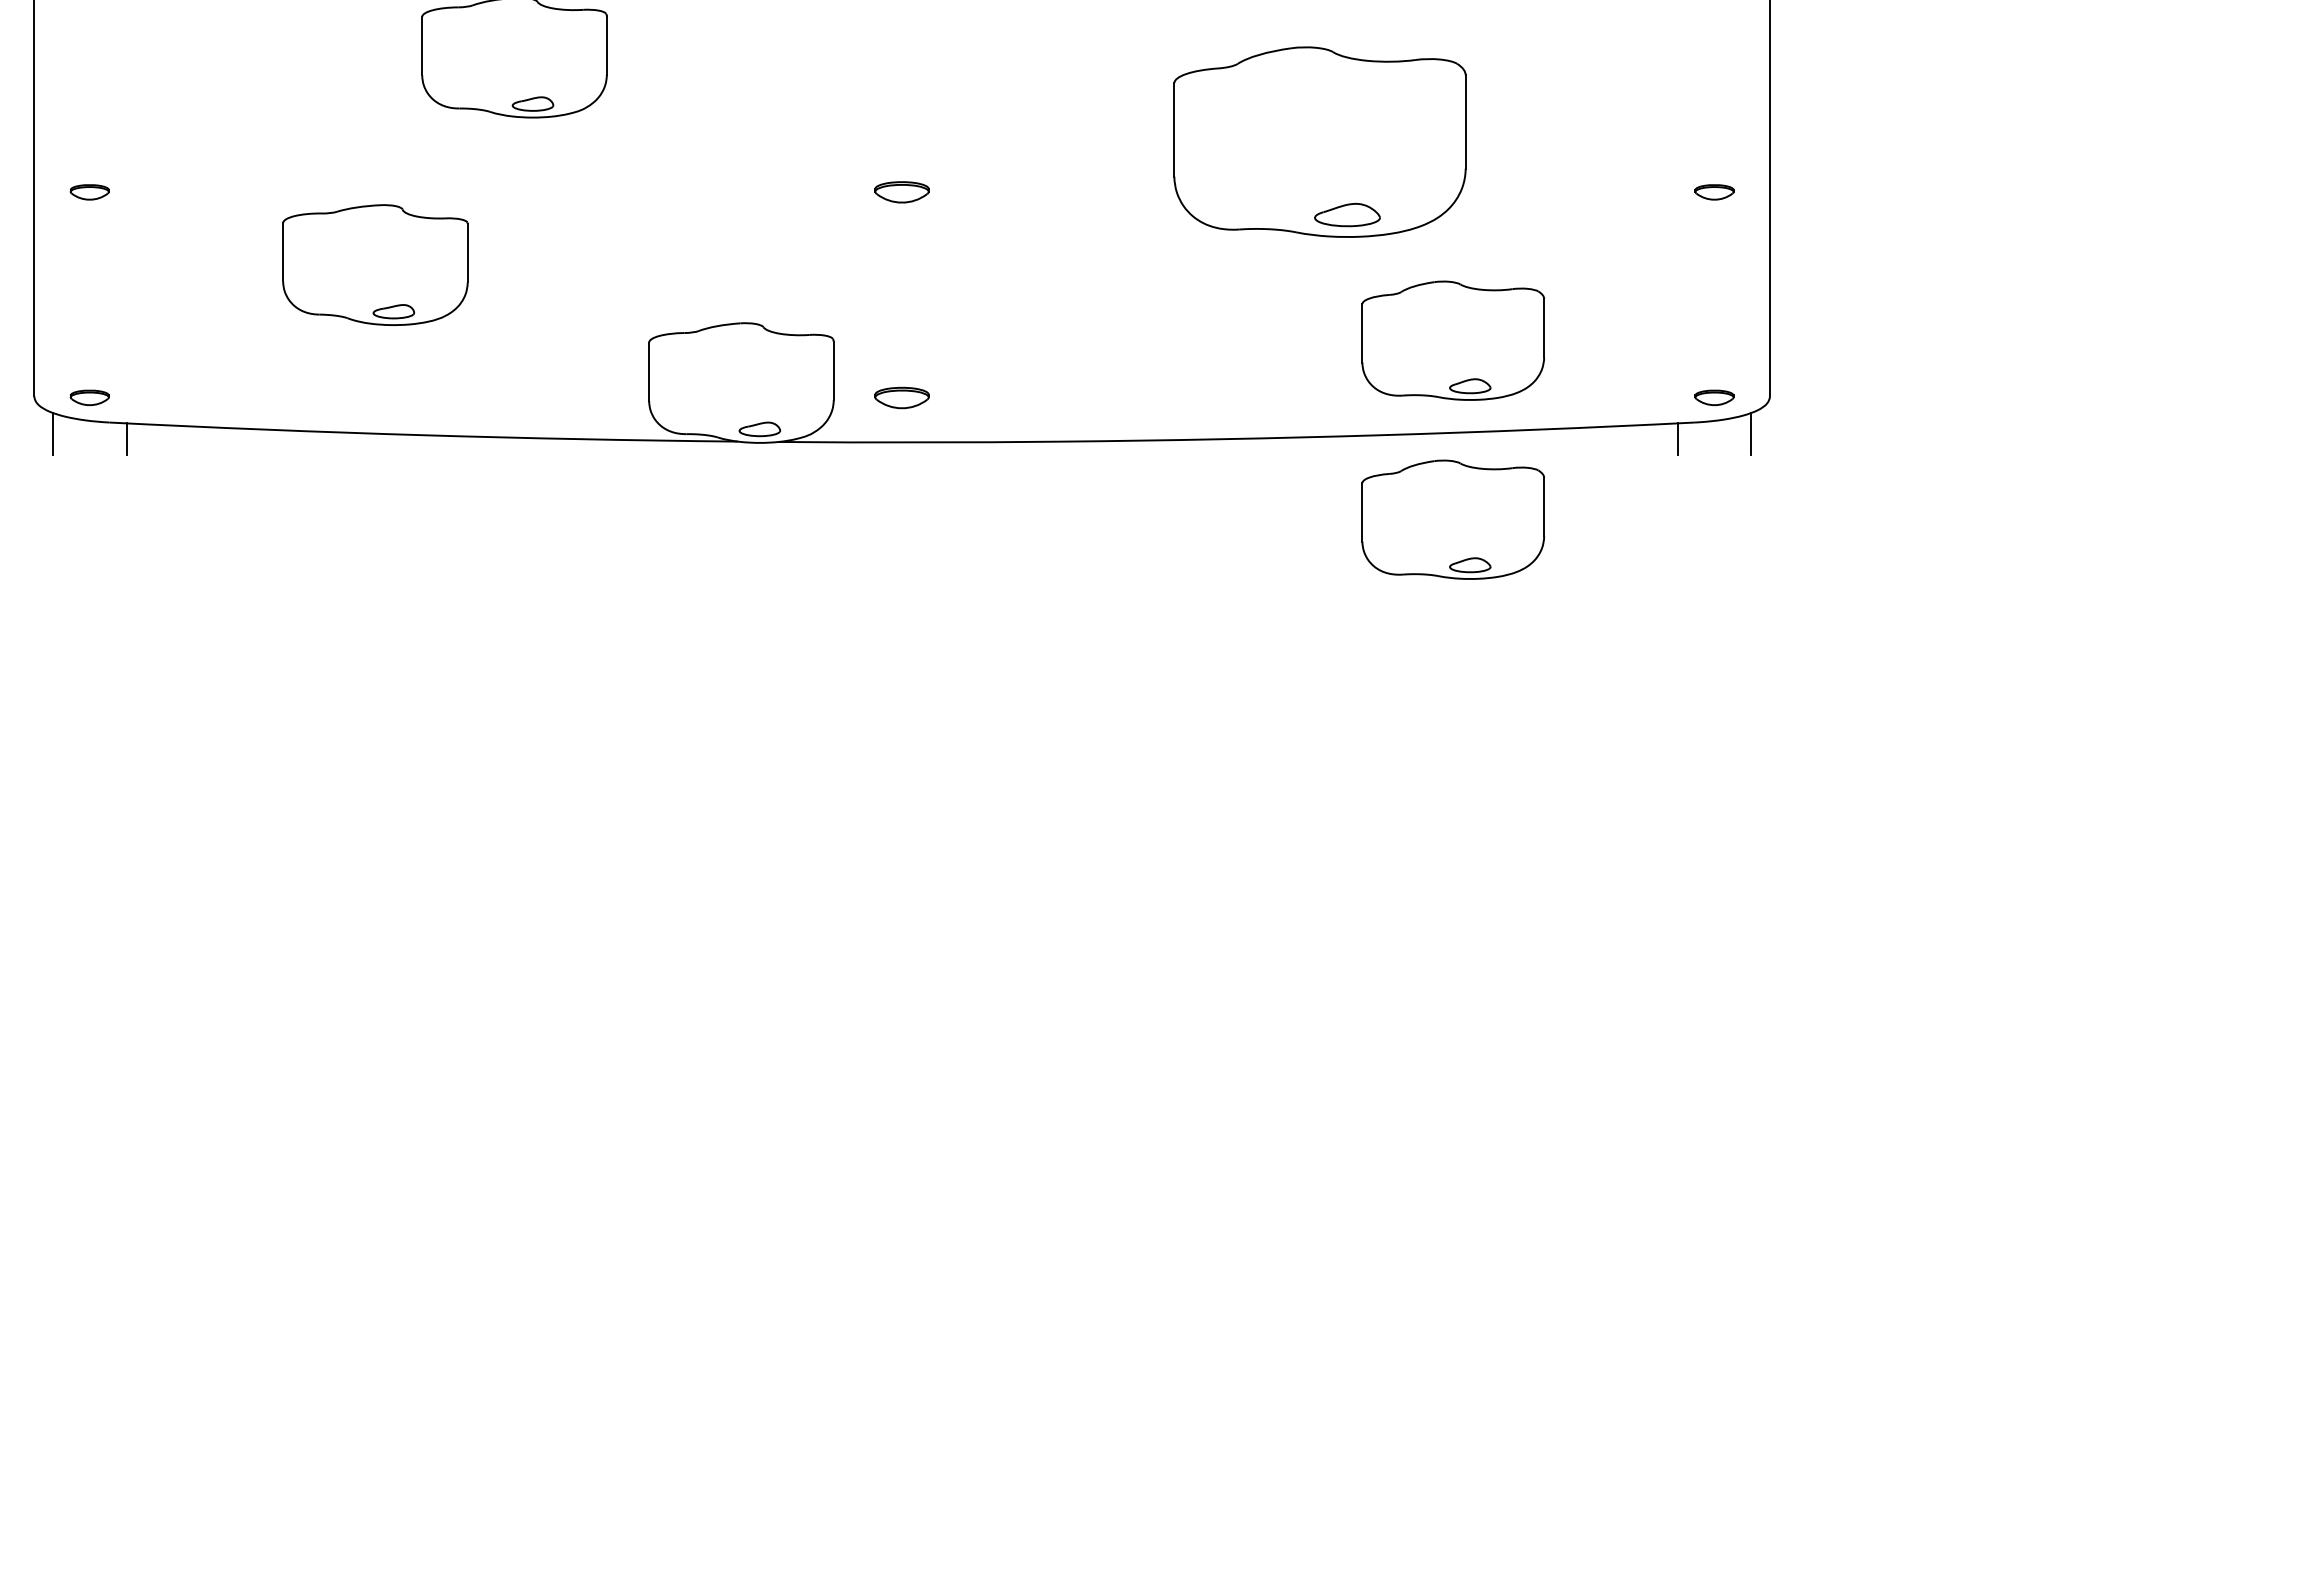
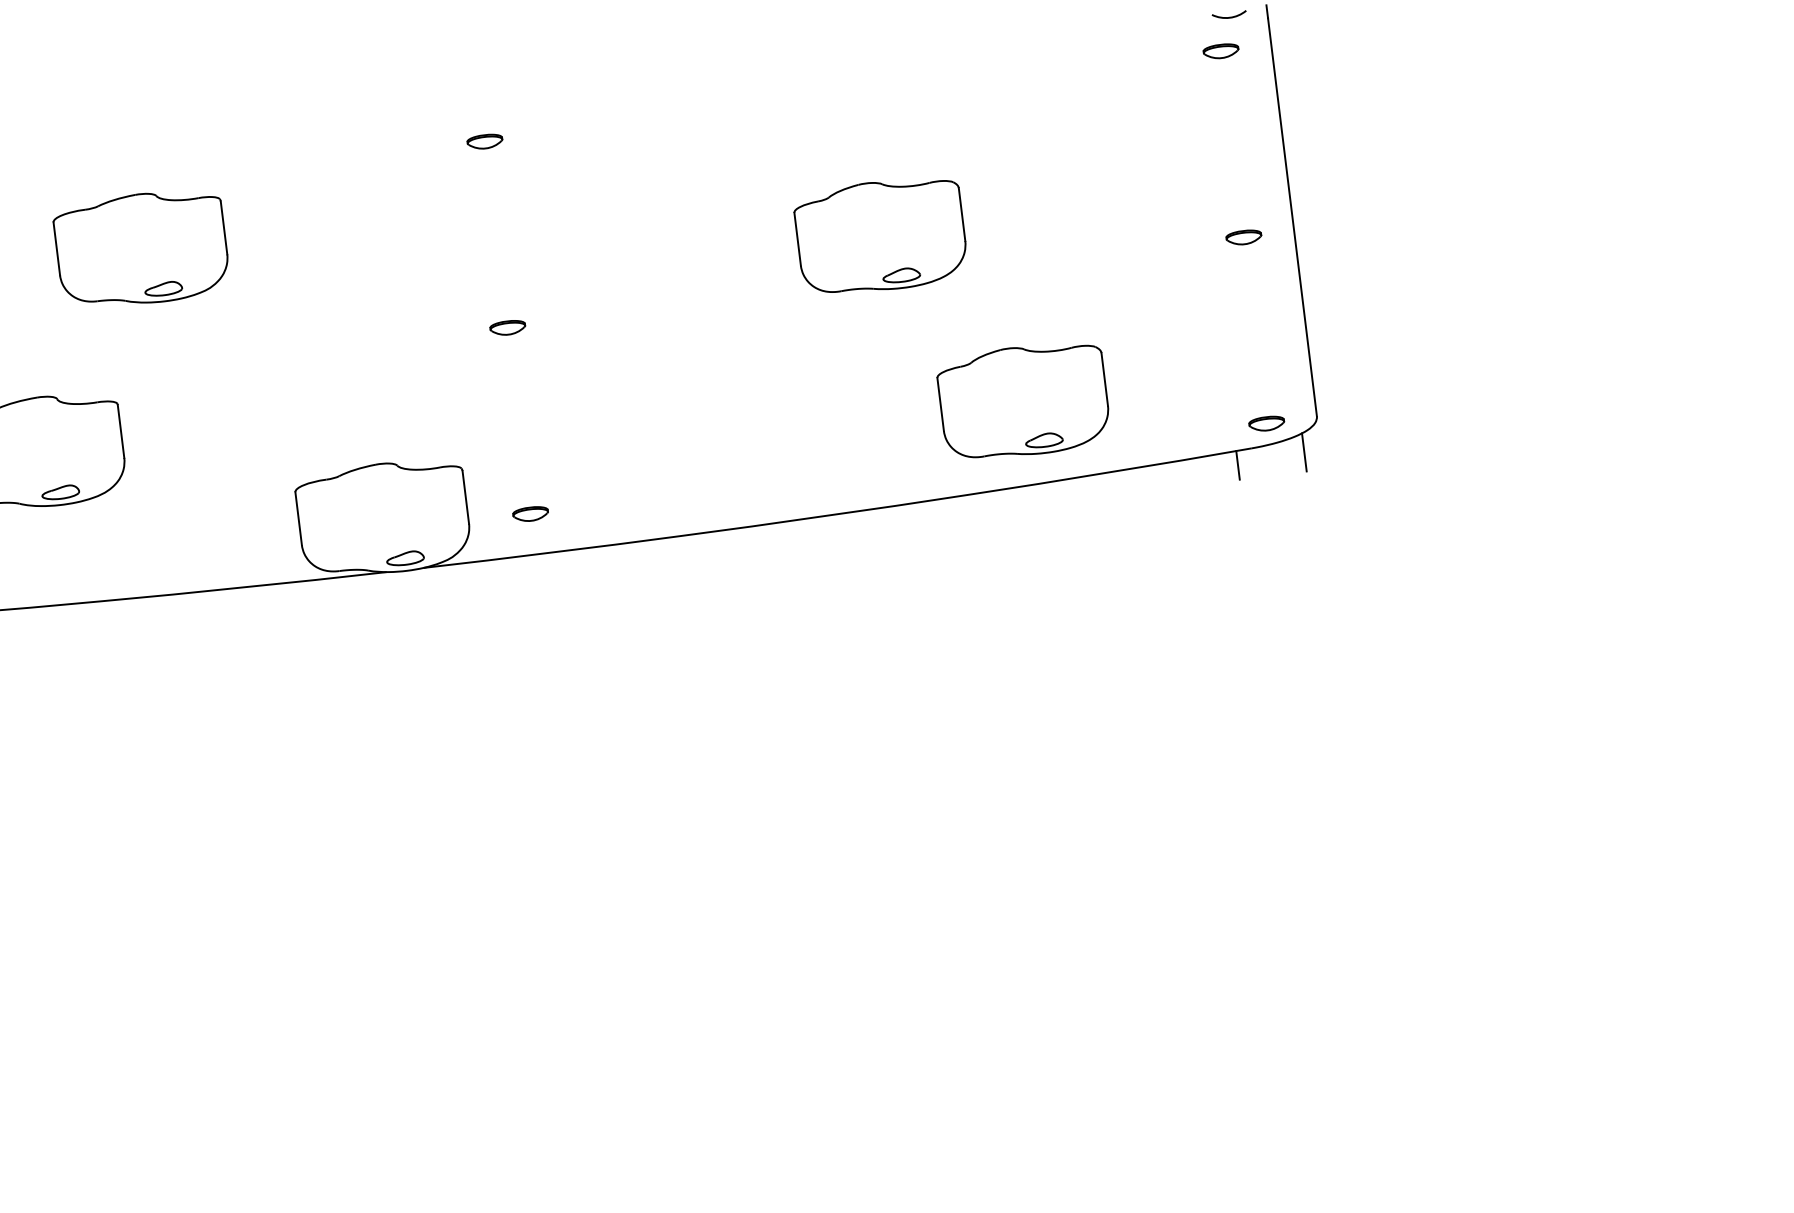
part: (1319, 142) -> (880, 236), size x0.62
part: (902, 192) -> (508, 328), size x0.71
part: (902, 397) -> (531, 513), size x0.71
part: (1452, 519) -> (1042, 563), removed

